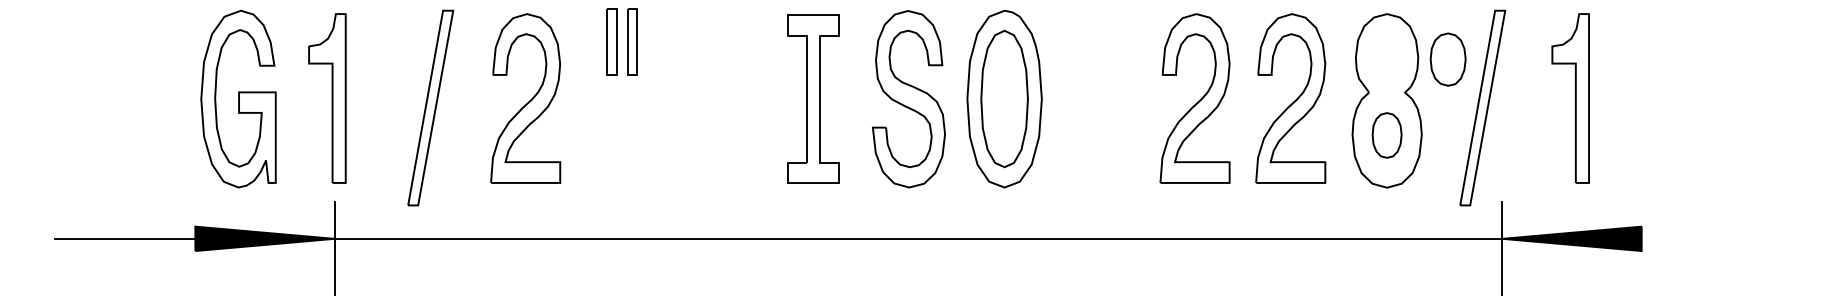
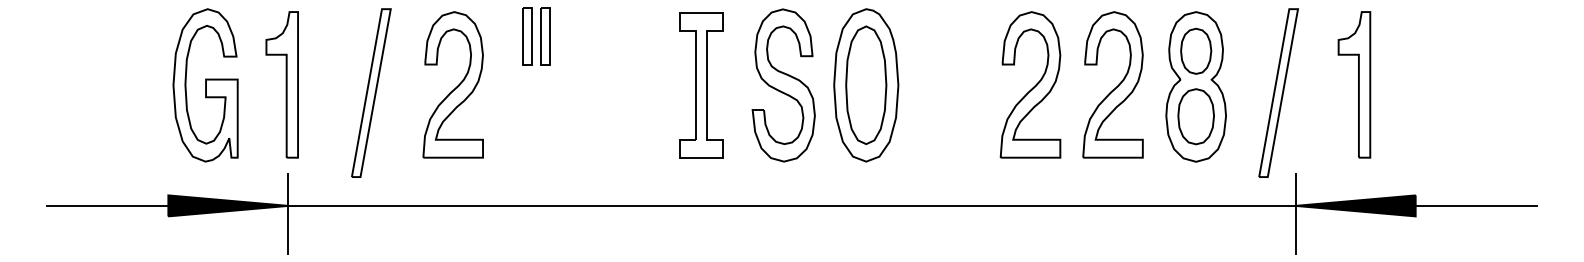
part: (1447, 59) -> (1195, 51), moved
part: (1386, 135) -> (1195, 116), size x1.43
line: (1711, 238) -> (1475, 205), added

